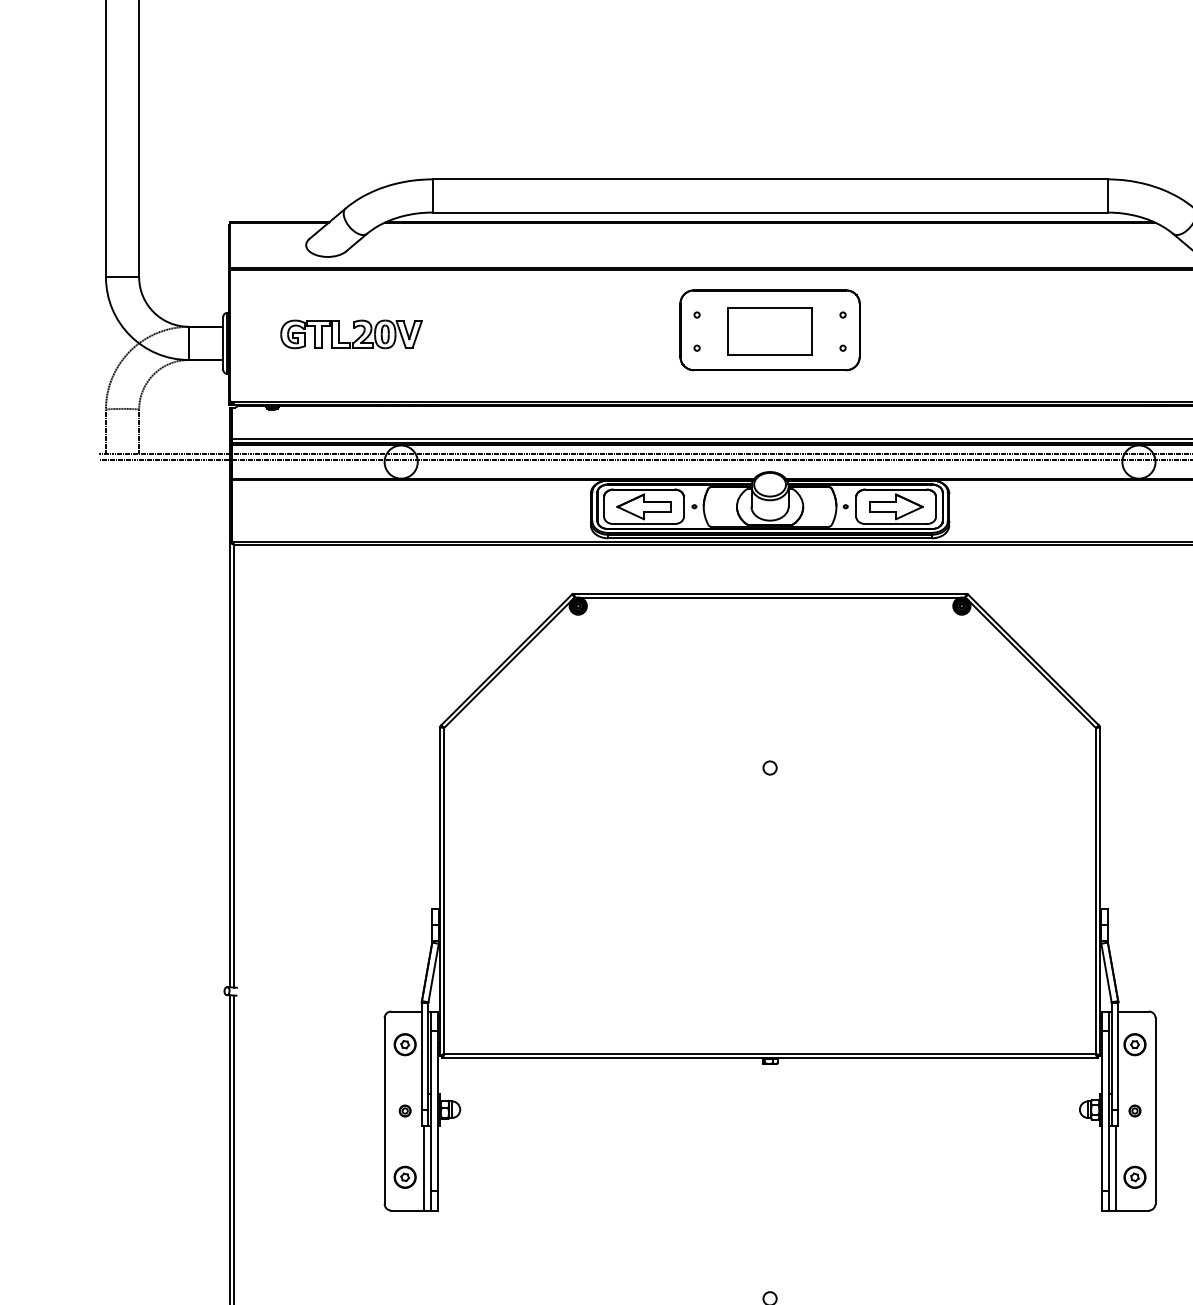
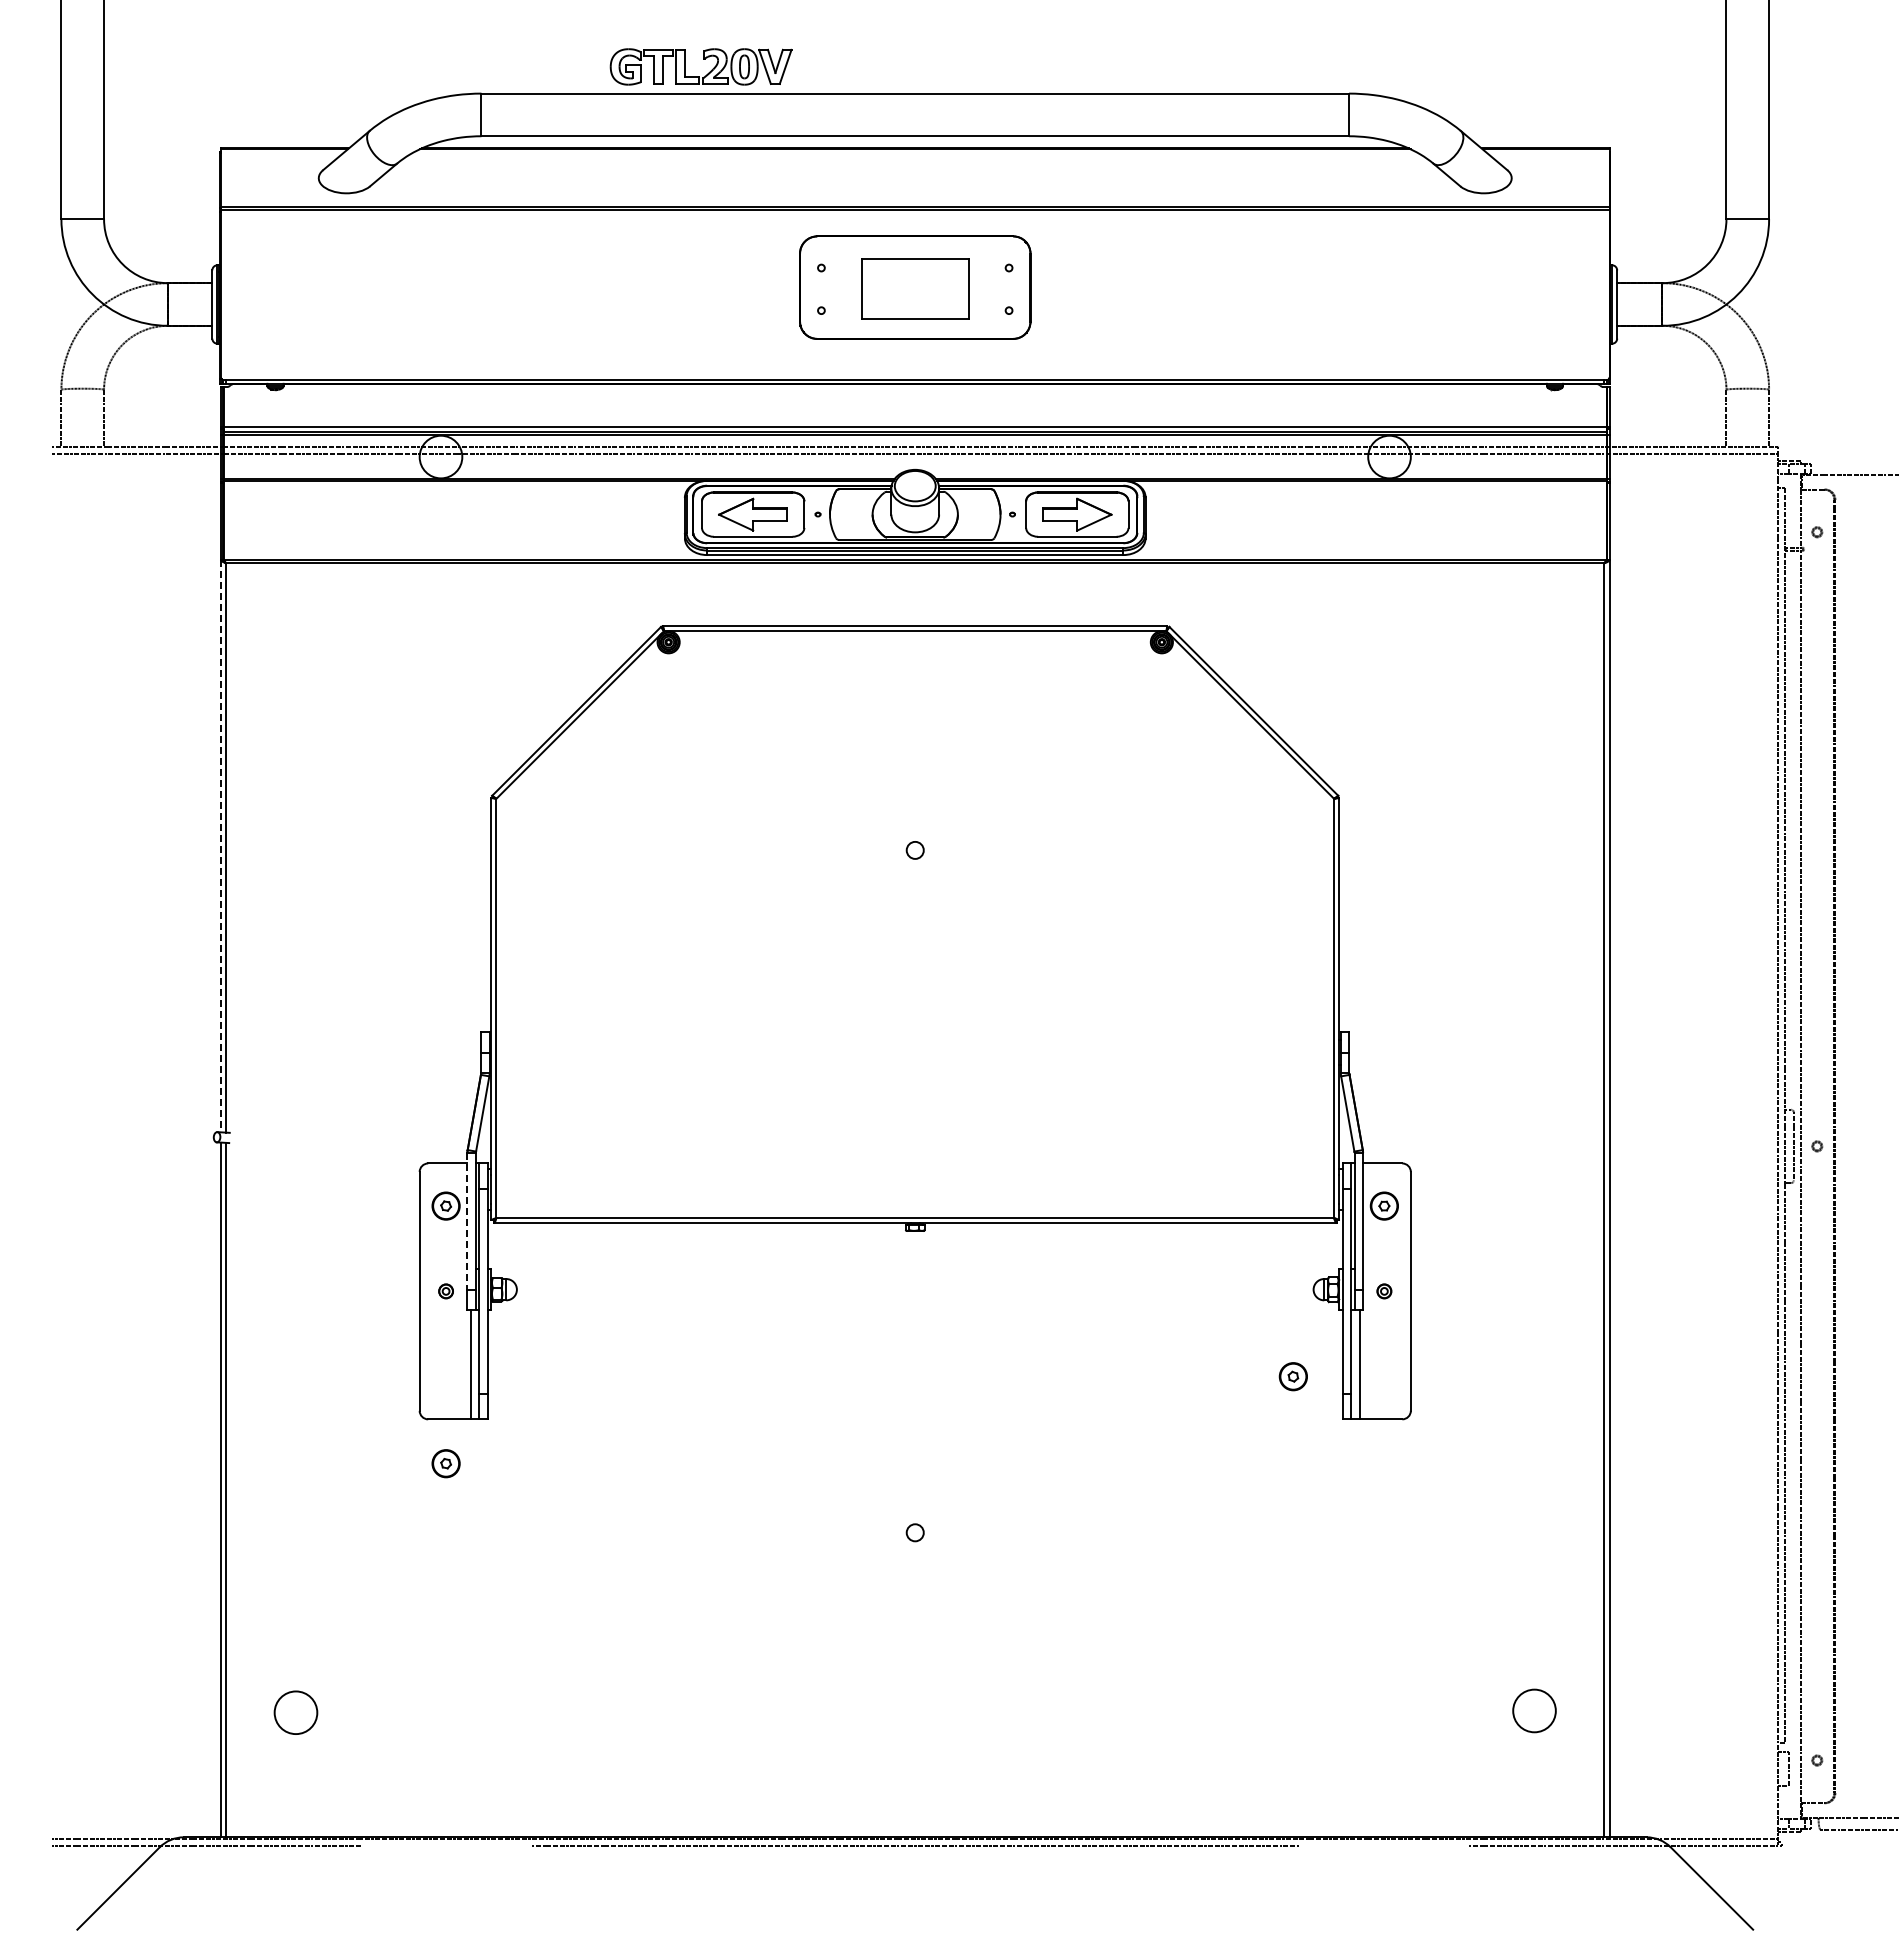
part: (353, 328) -> (703, 59), moved
line: (229, 764) -> (220, 846), solid -> dashed
line: (421, 1056) -> (467, 1221), solid -> dashed
part: (404, 1177) -> (445, 1463), moved
part: (1134, 1177) -> (1292, 1376), moved

